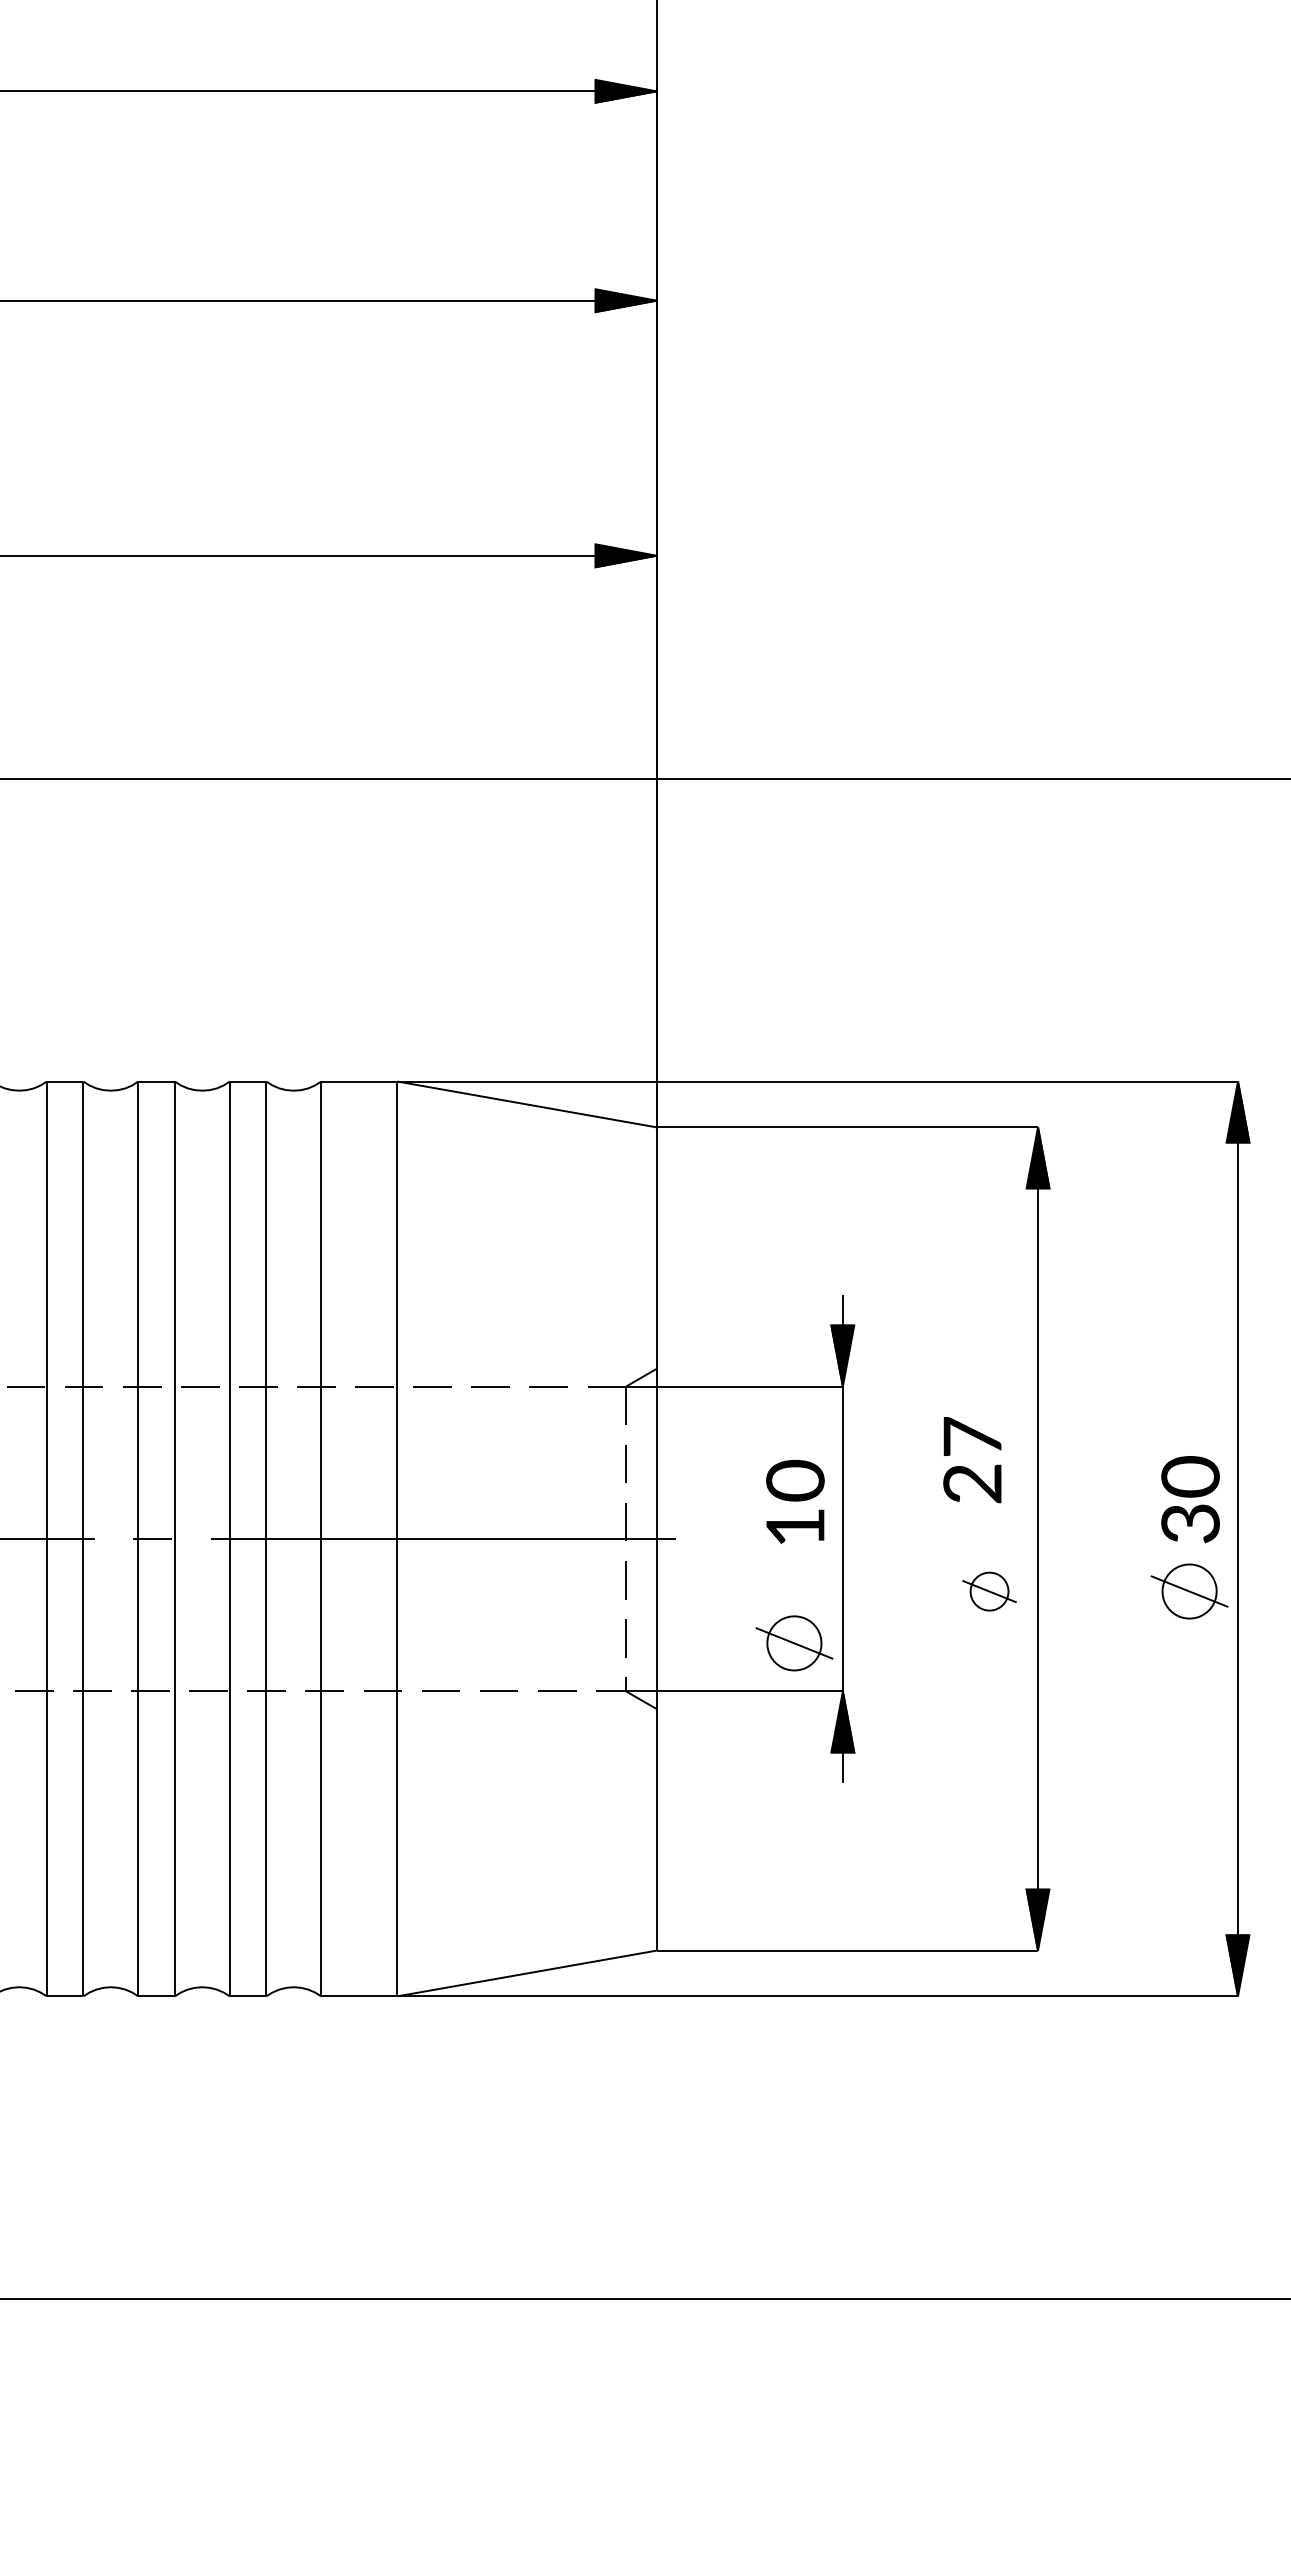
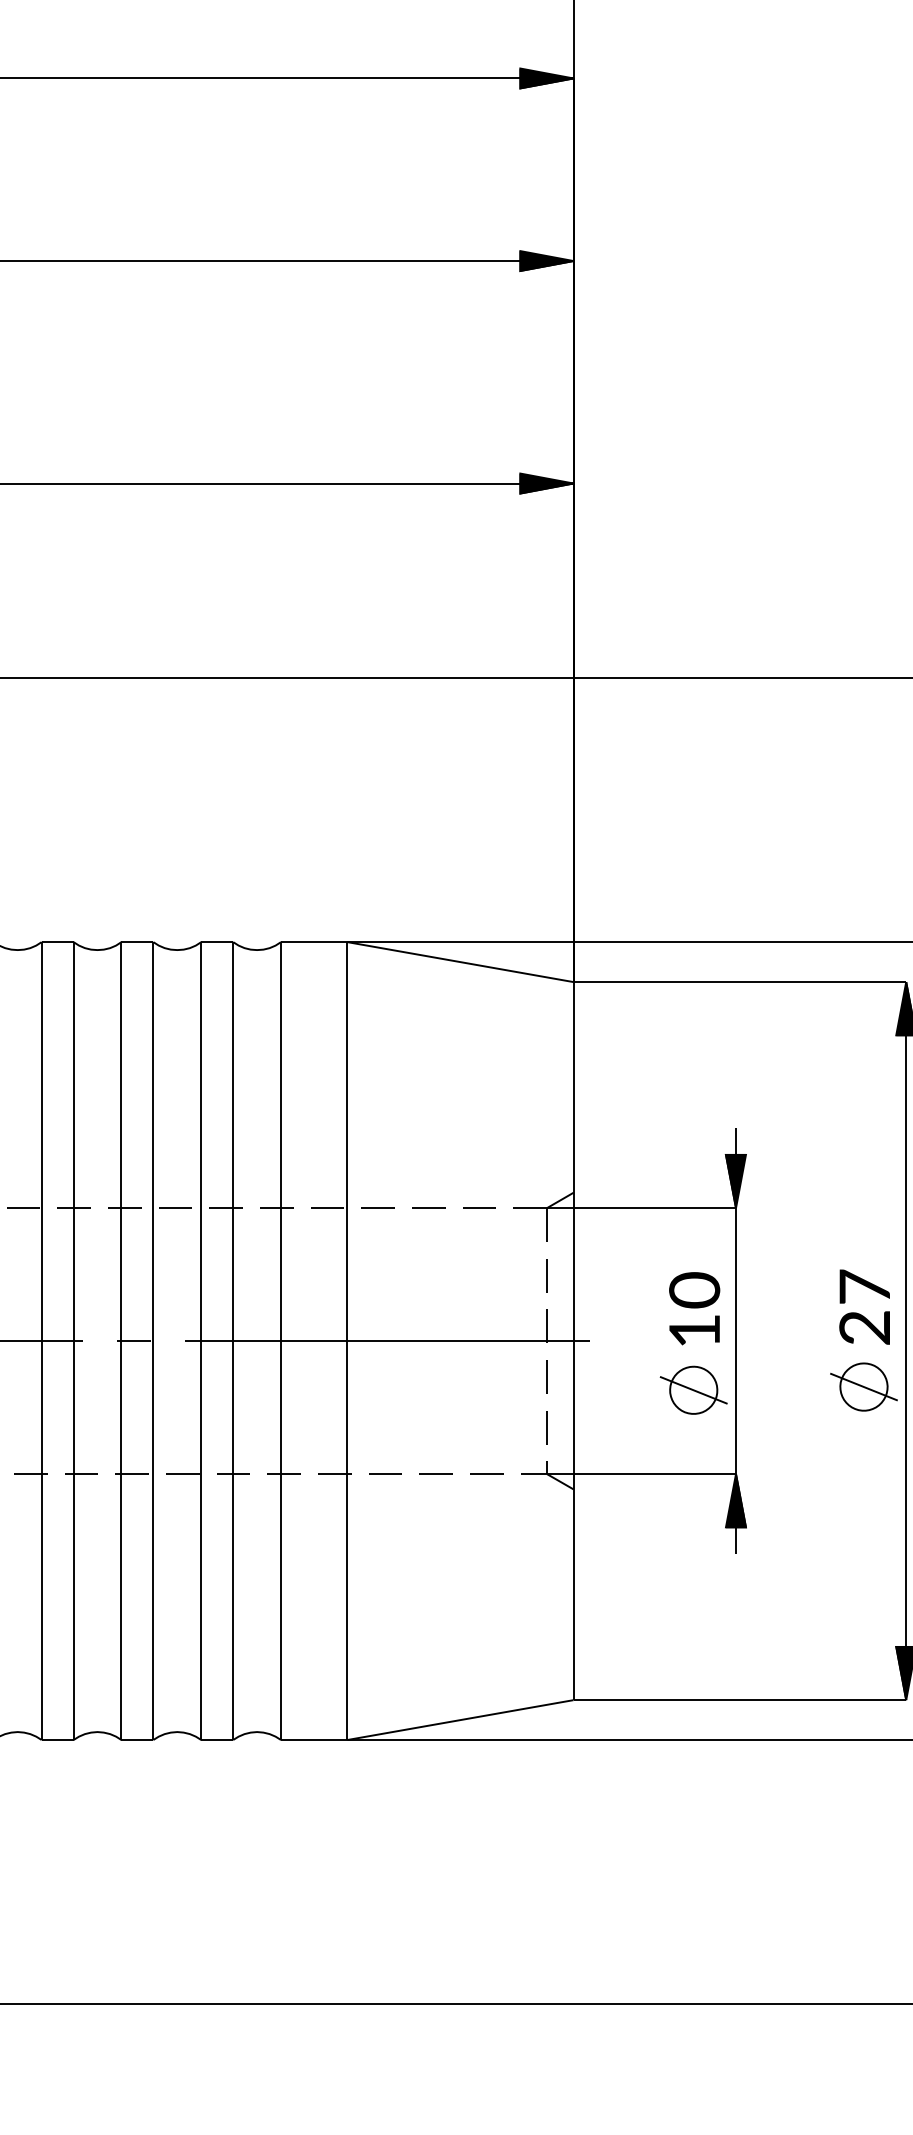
text: (972, 1460) -> (864, 1307), moved
part: (989, 1591) -> (863, 1386), size x1.43
part: (794, 1643) -> (693, 1390), moved

